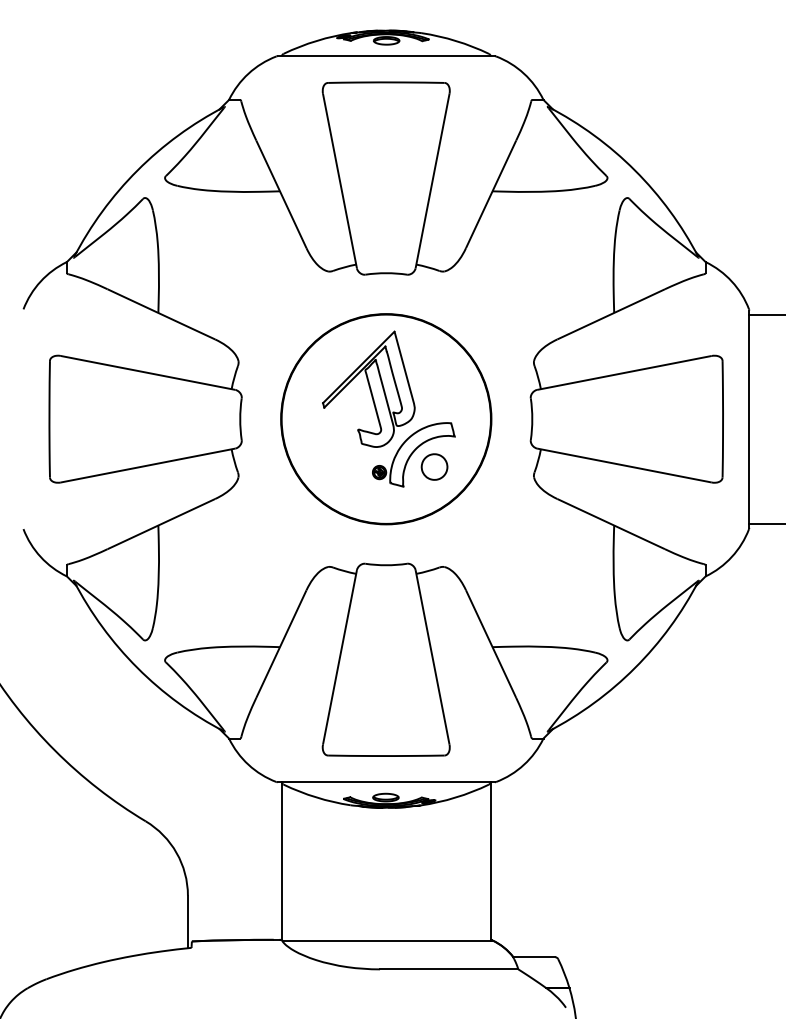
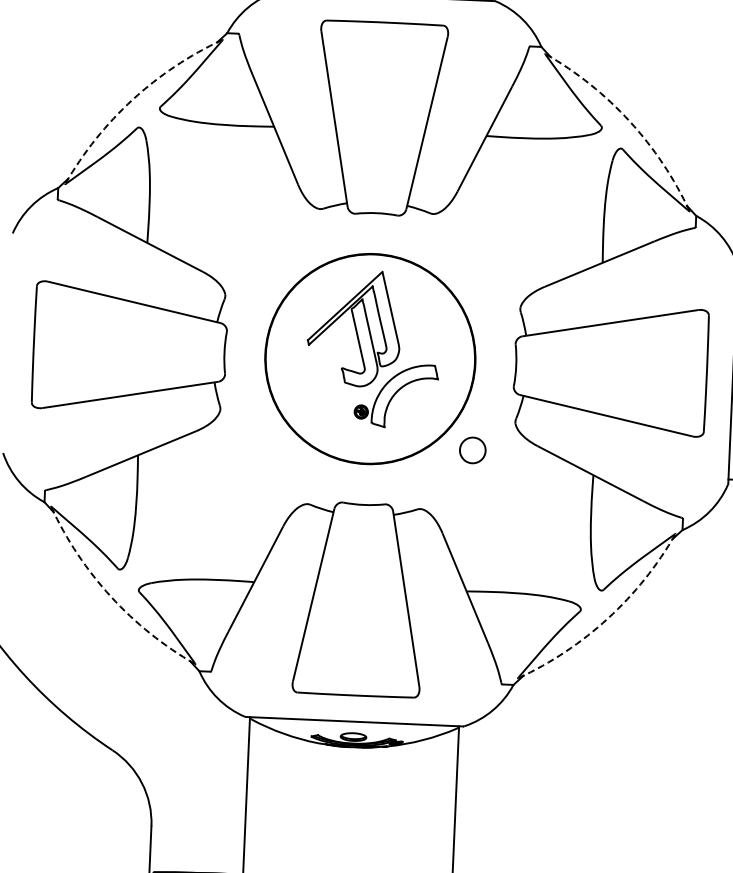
arc: (137, 170) -> (132, 99), solid -> dashed
arc: (635, 170) -> (630, 121), solid -> dashed
part: (434, 466) -> (472, 449), moved
arc: (137, 667) -> (111, 596), solid -> dashed
arc: (635, 667) -> (608, 617), solid -> dashed

